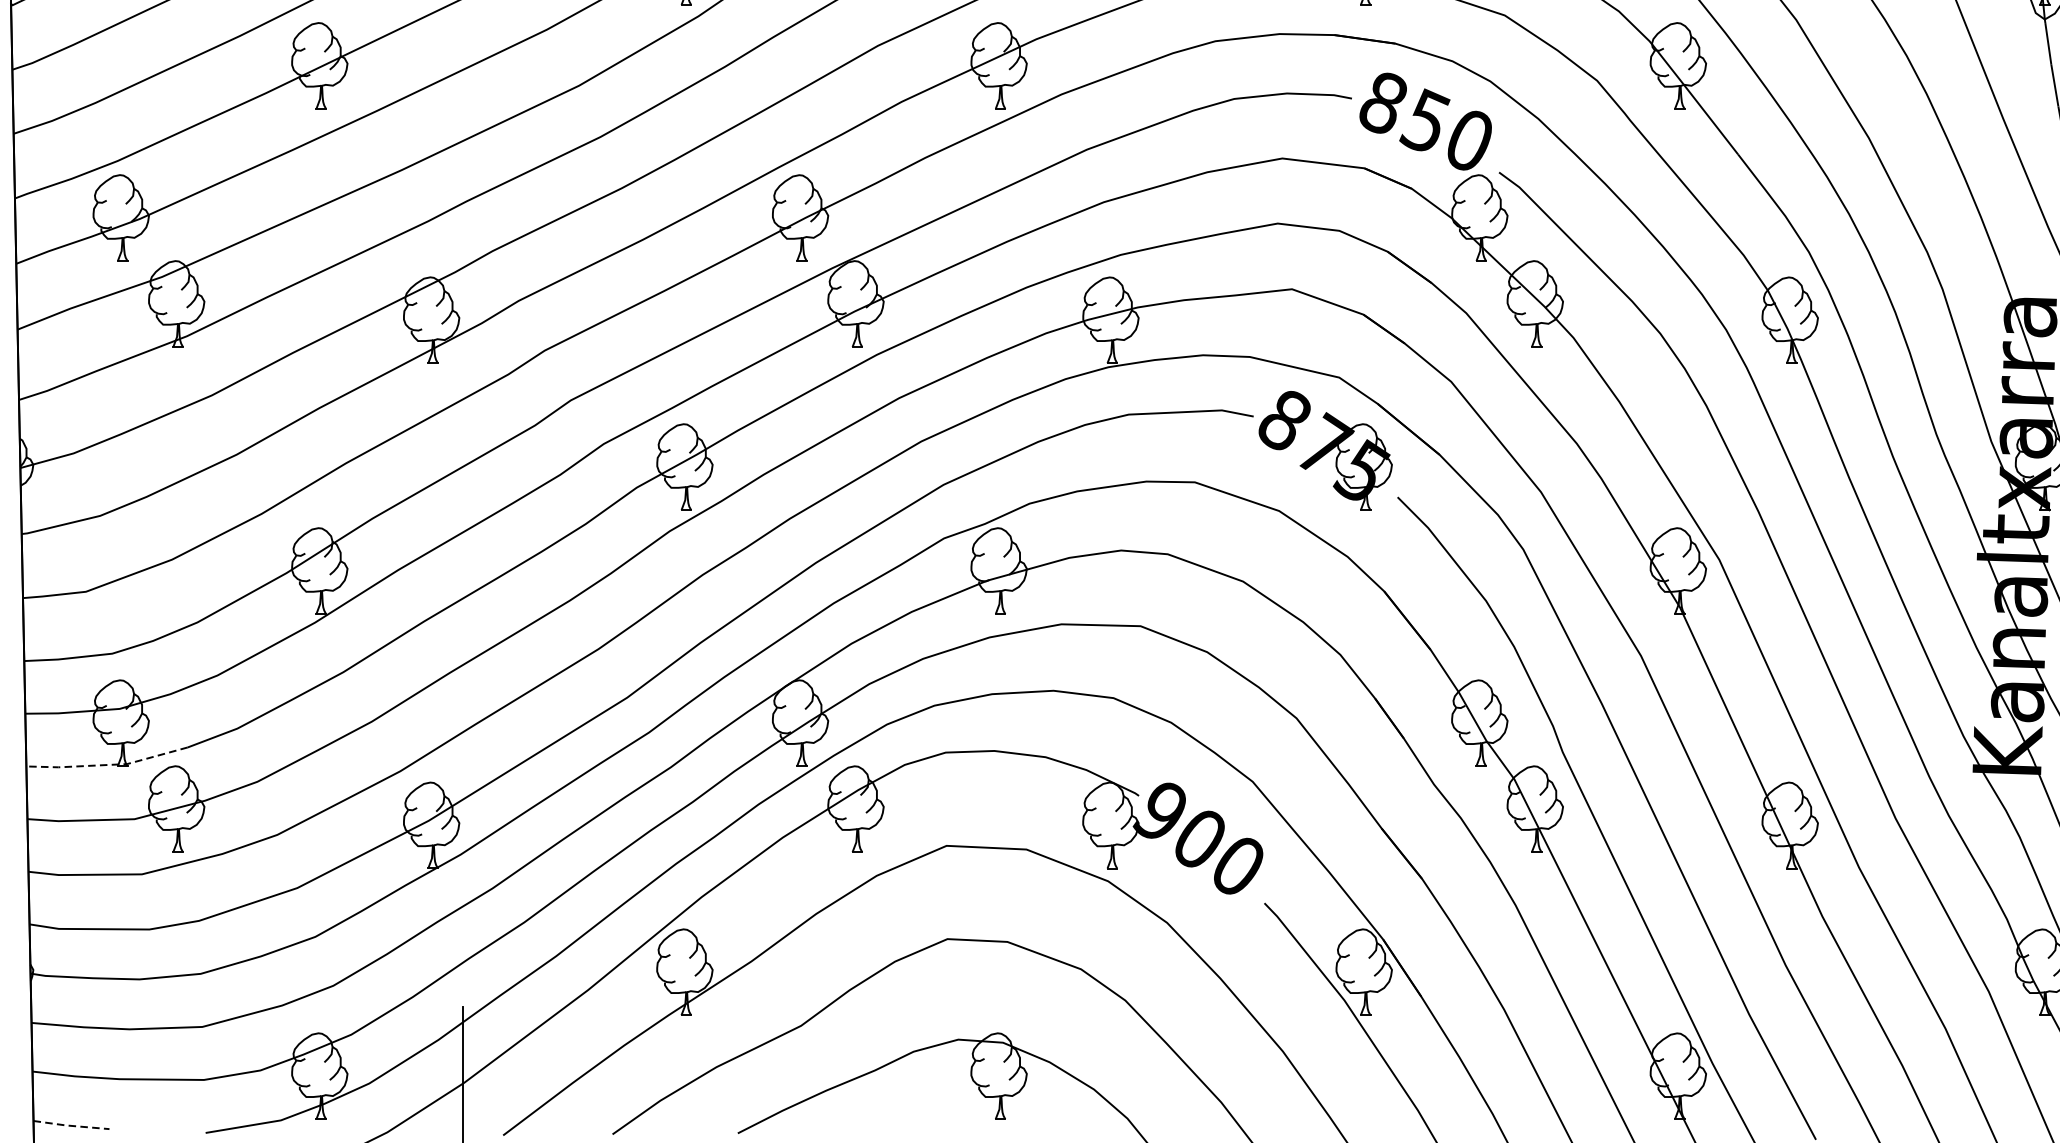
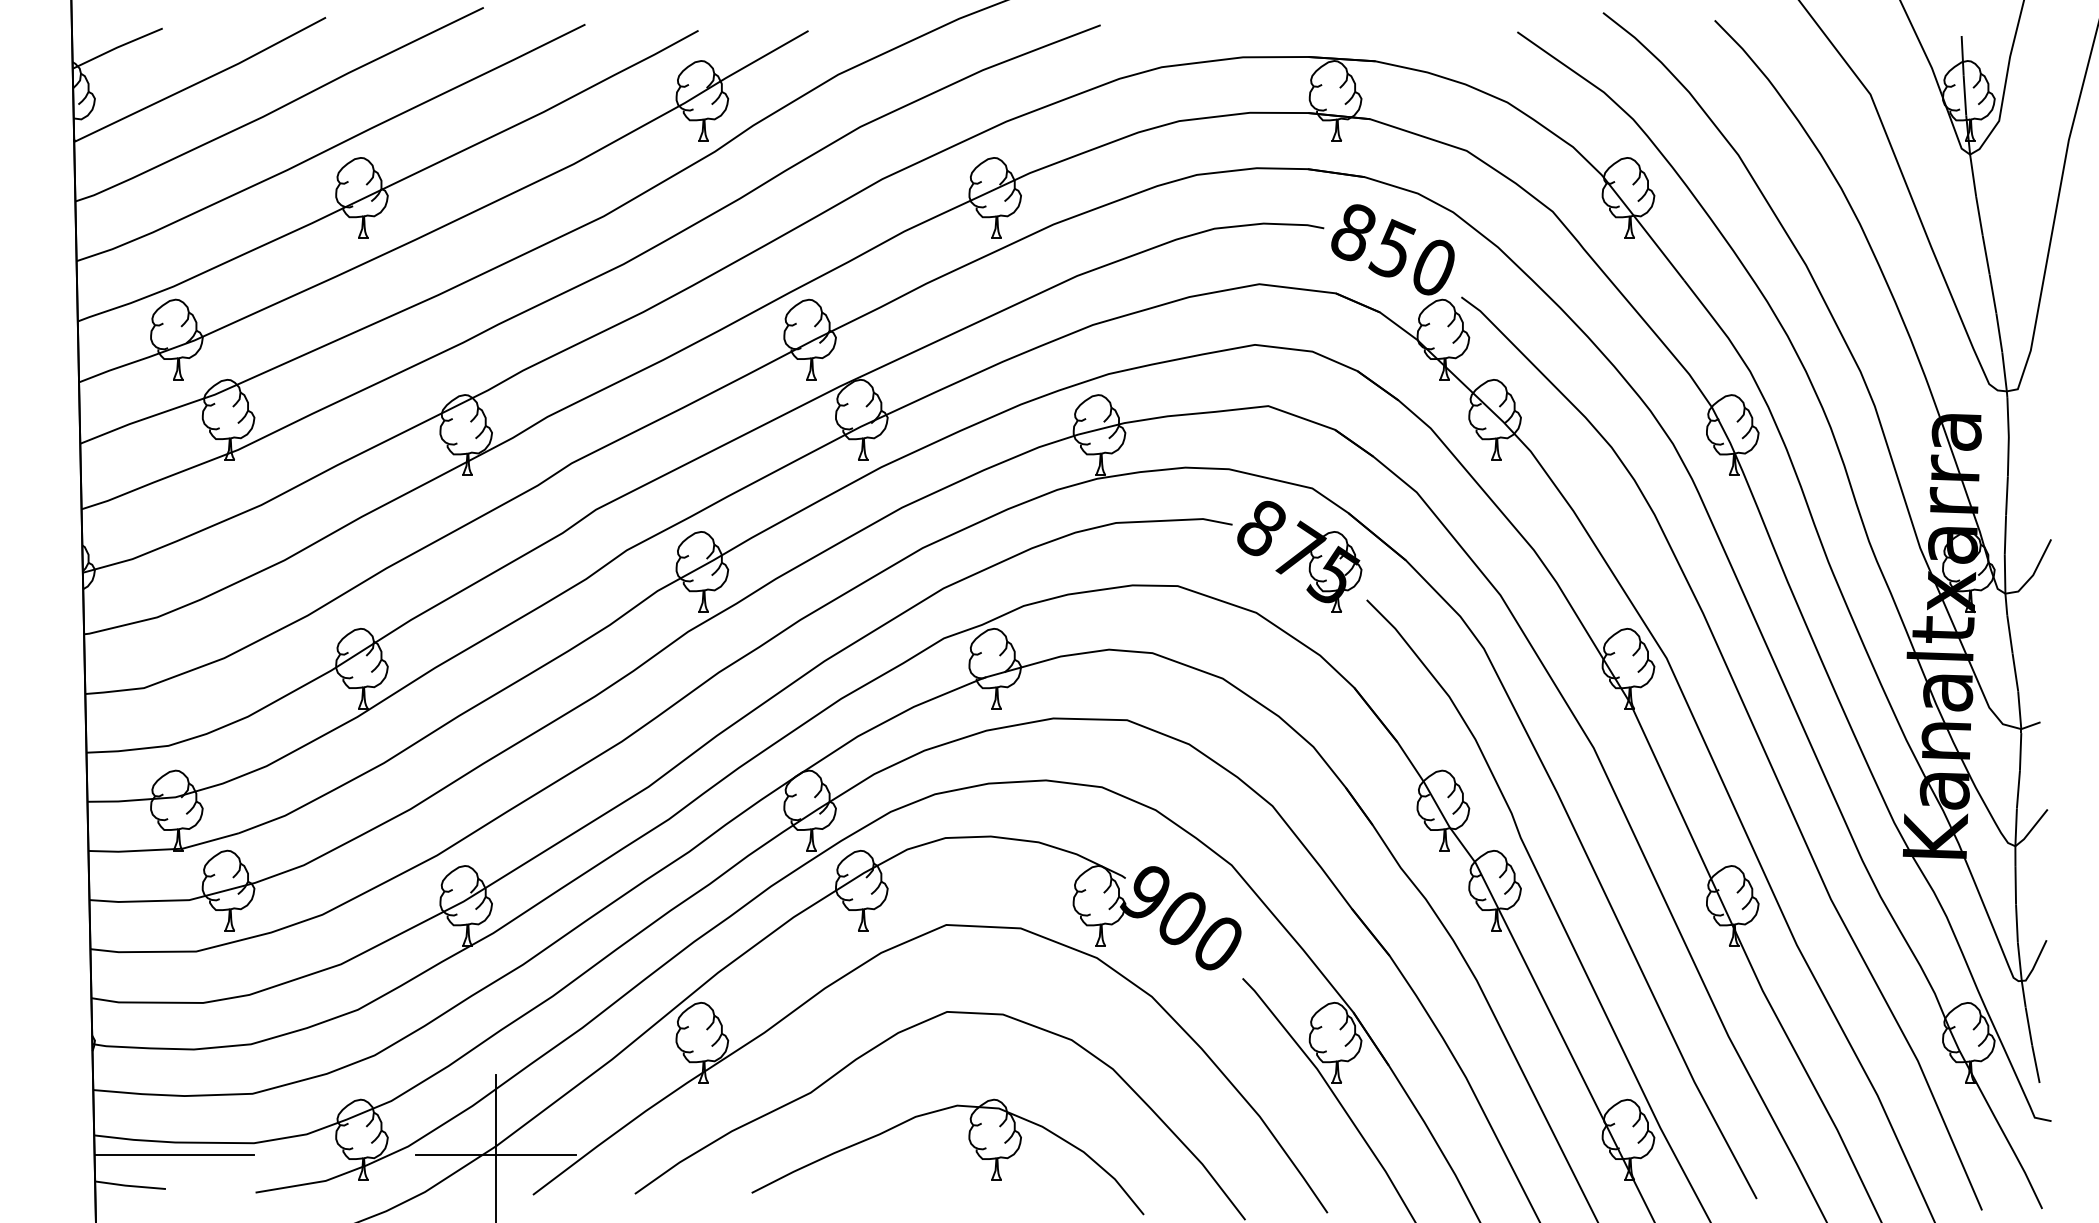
line: (107, 764) -> (164, 849), dashed -> solid
line: (118, 1093) -> (174, 1155), added
line: (463, 1093) -> (495, 1155), added
line: (71, 1126) -> (130, 1186), dashed -> solid

